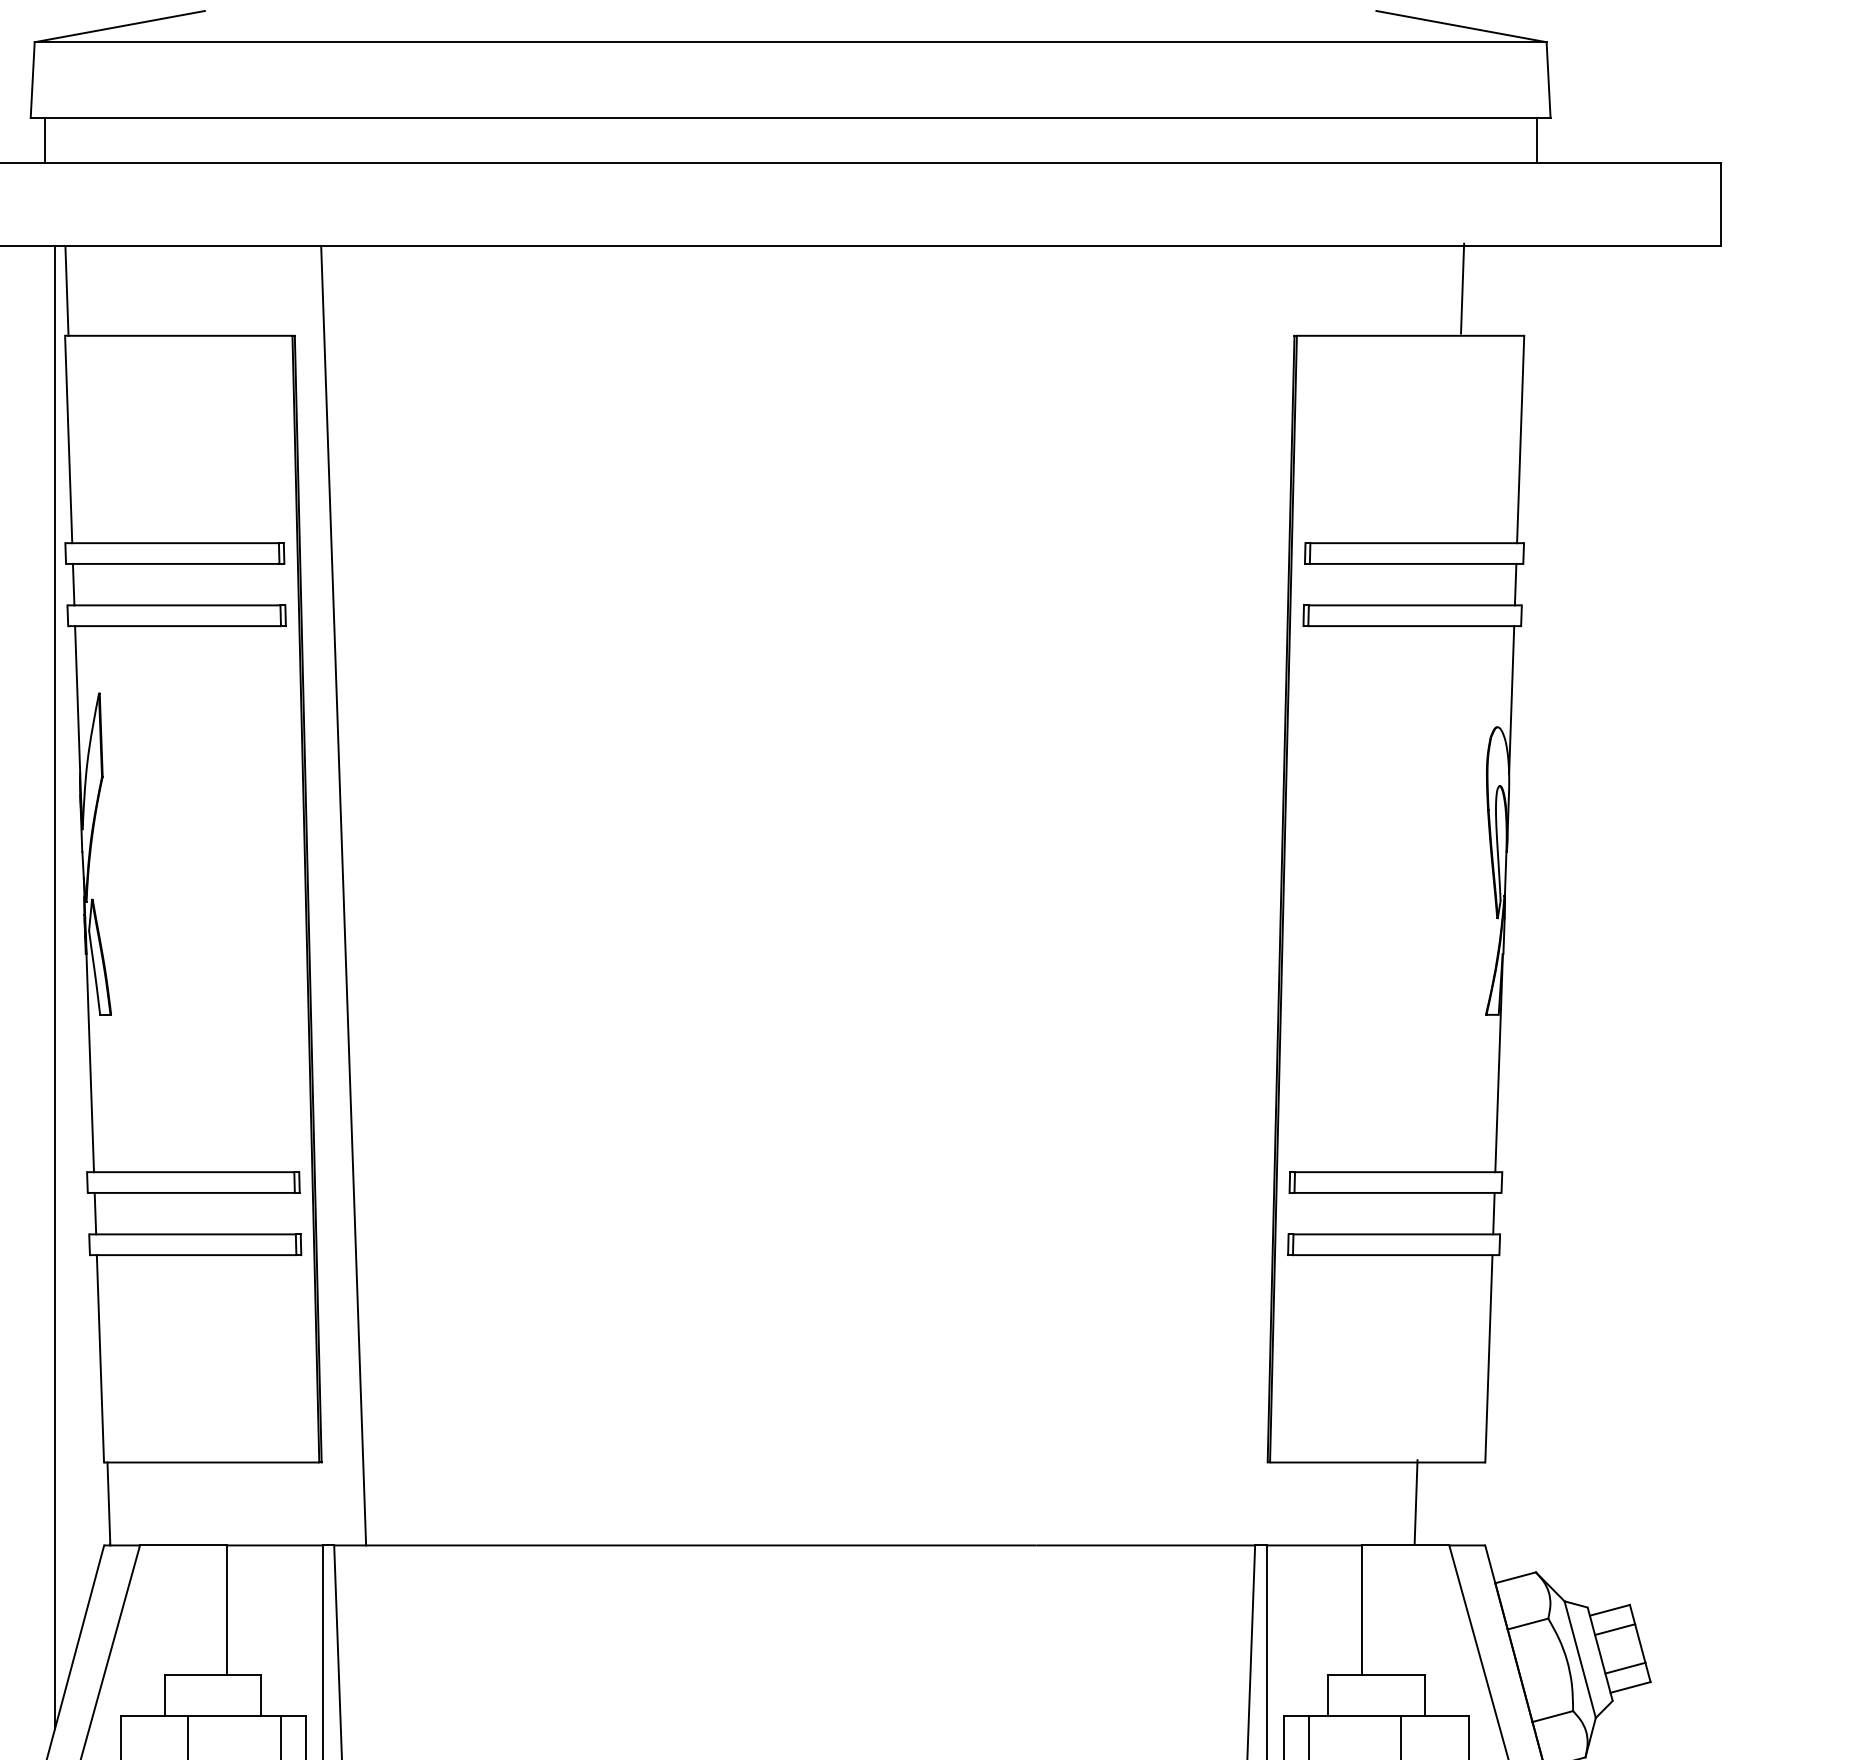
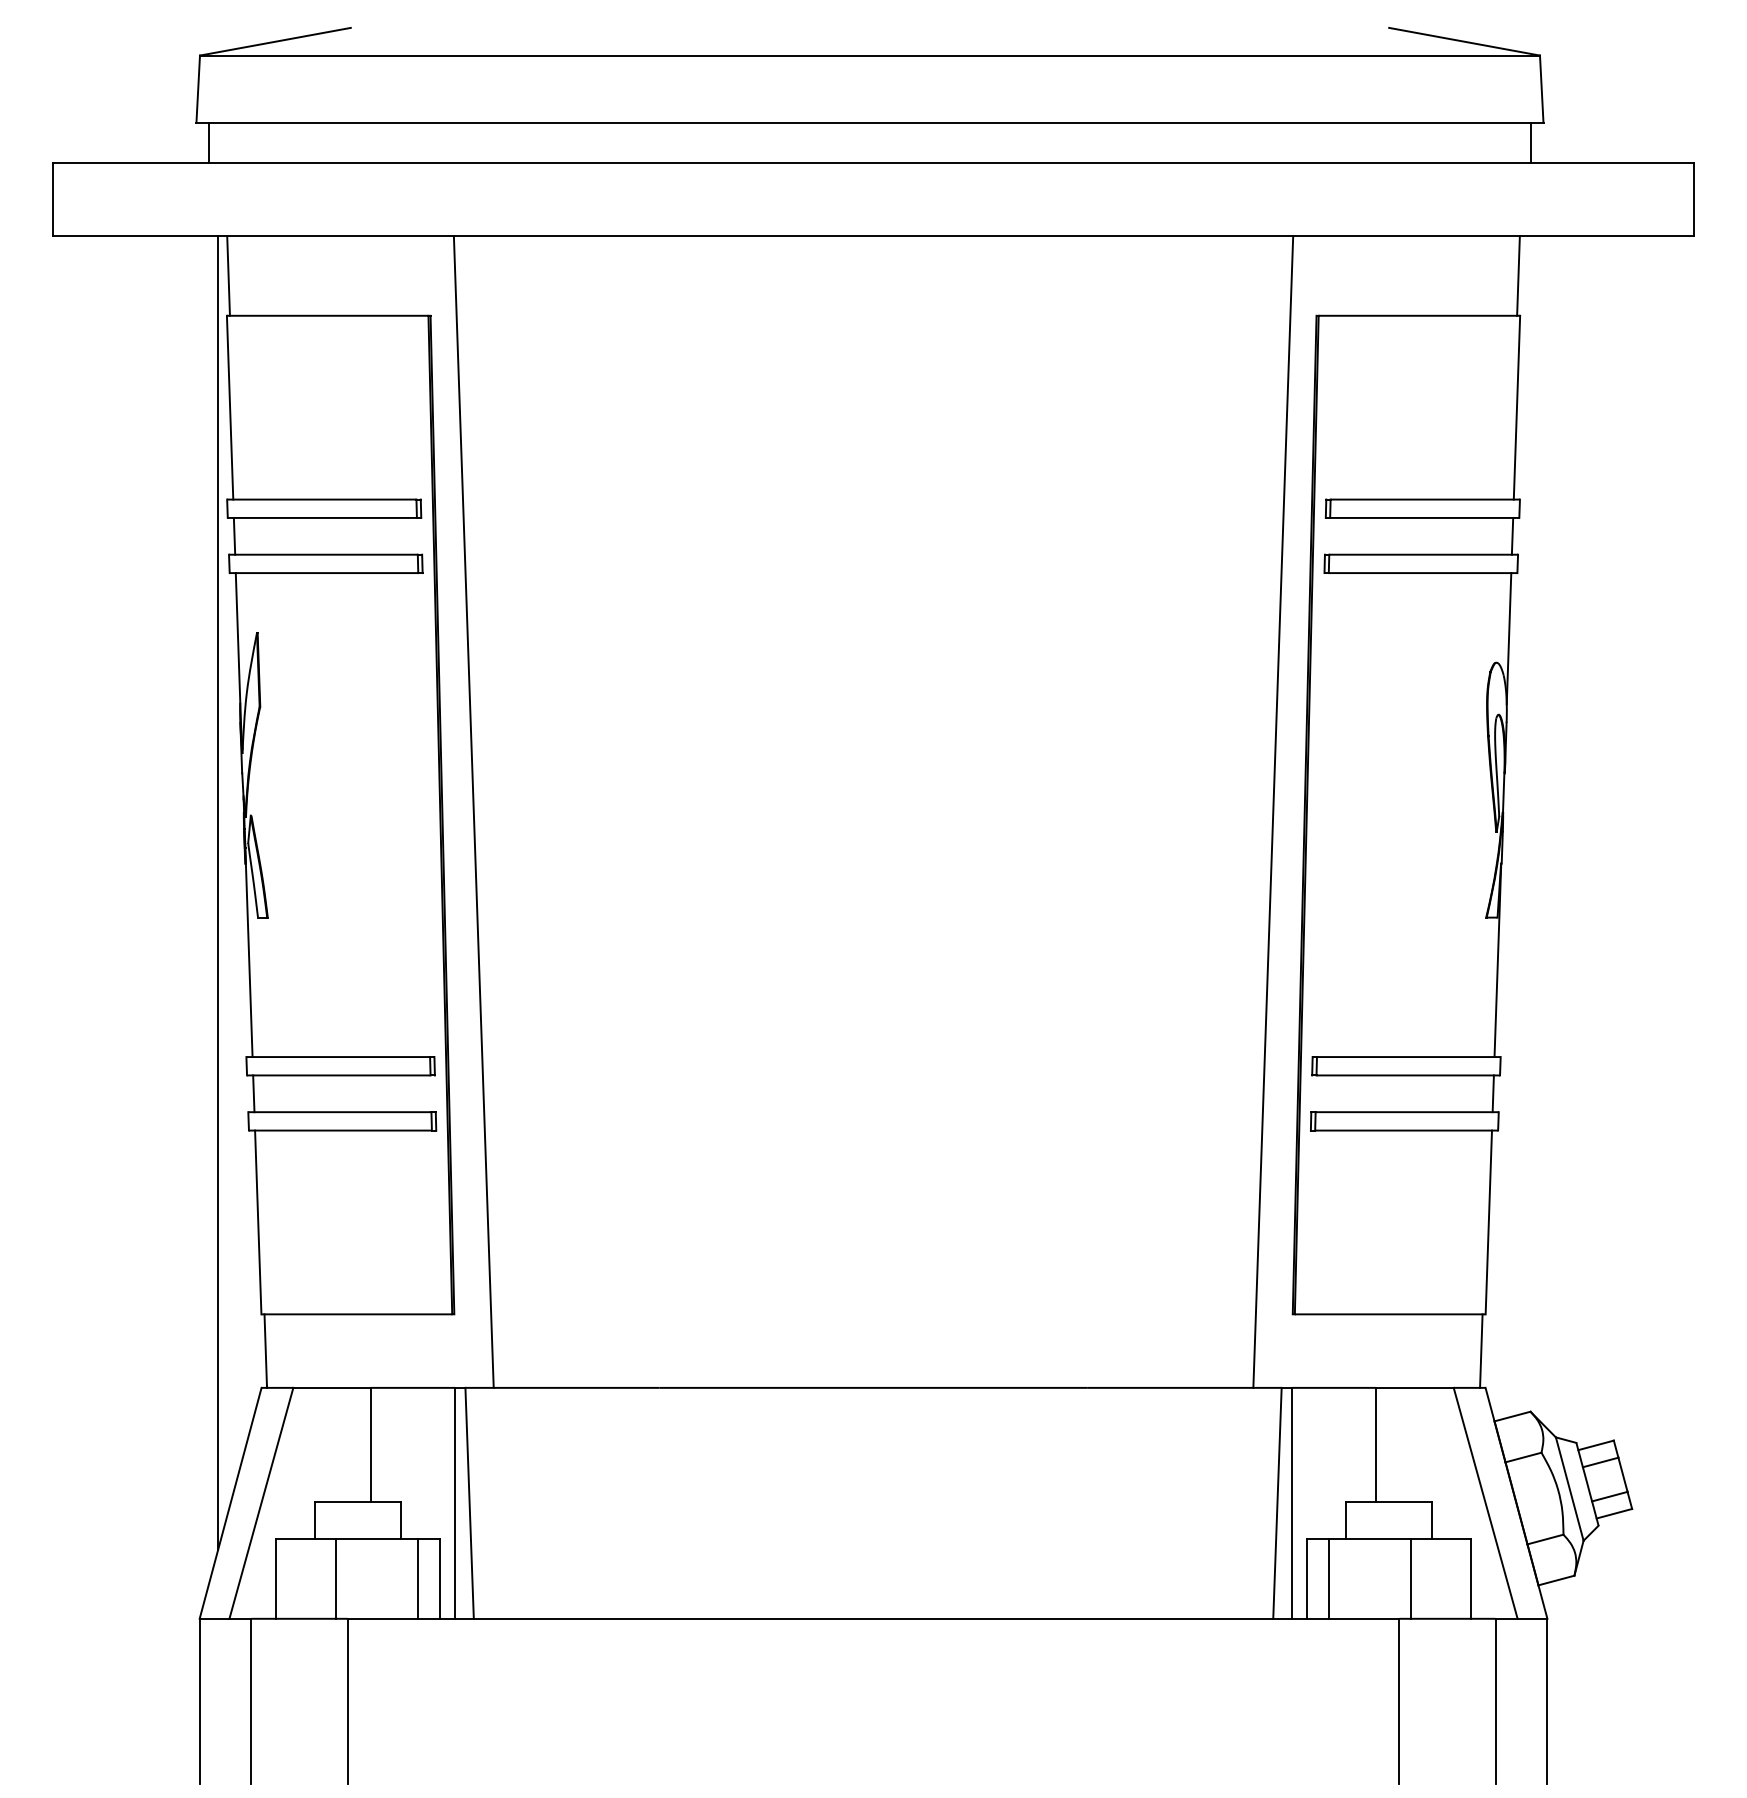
line: (1462, 288) -> (1518, 275), moved
line: (1245, 895) -> (1273, 811), added
line: (1416, 1501) -> (1481, 1350), moved

